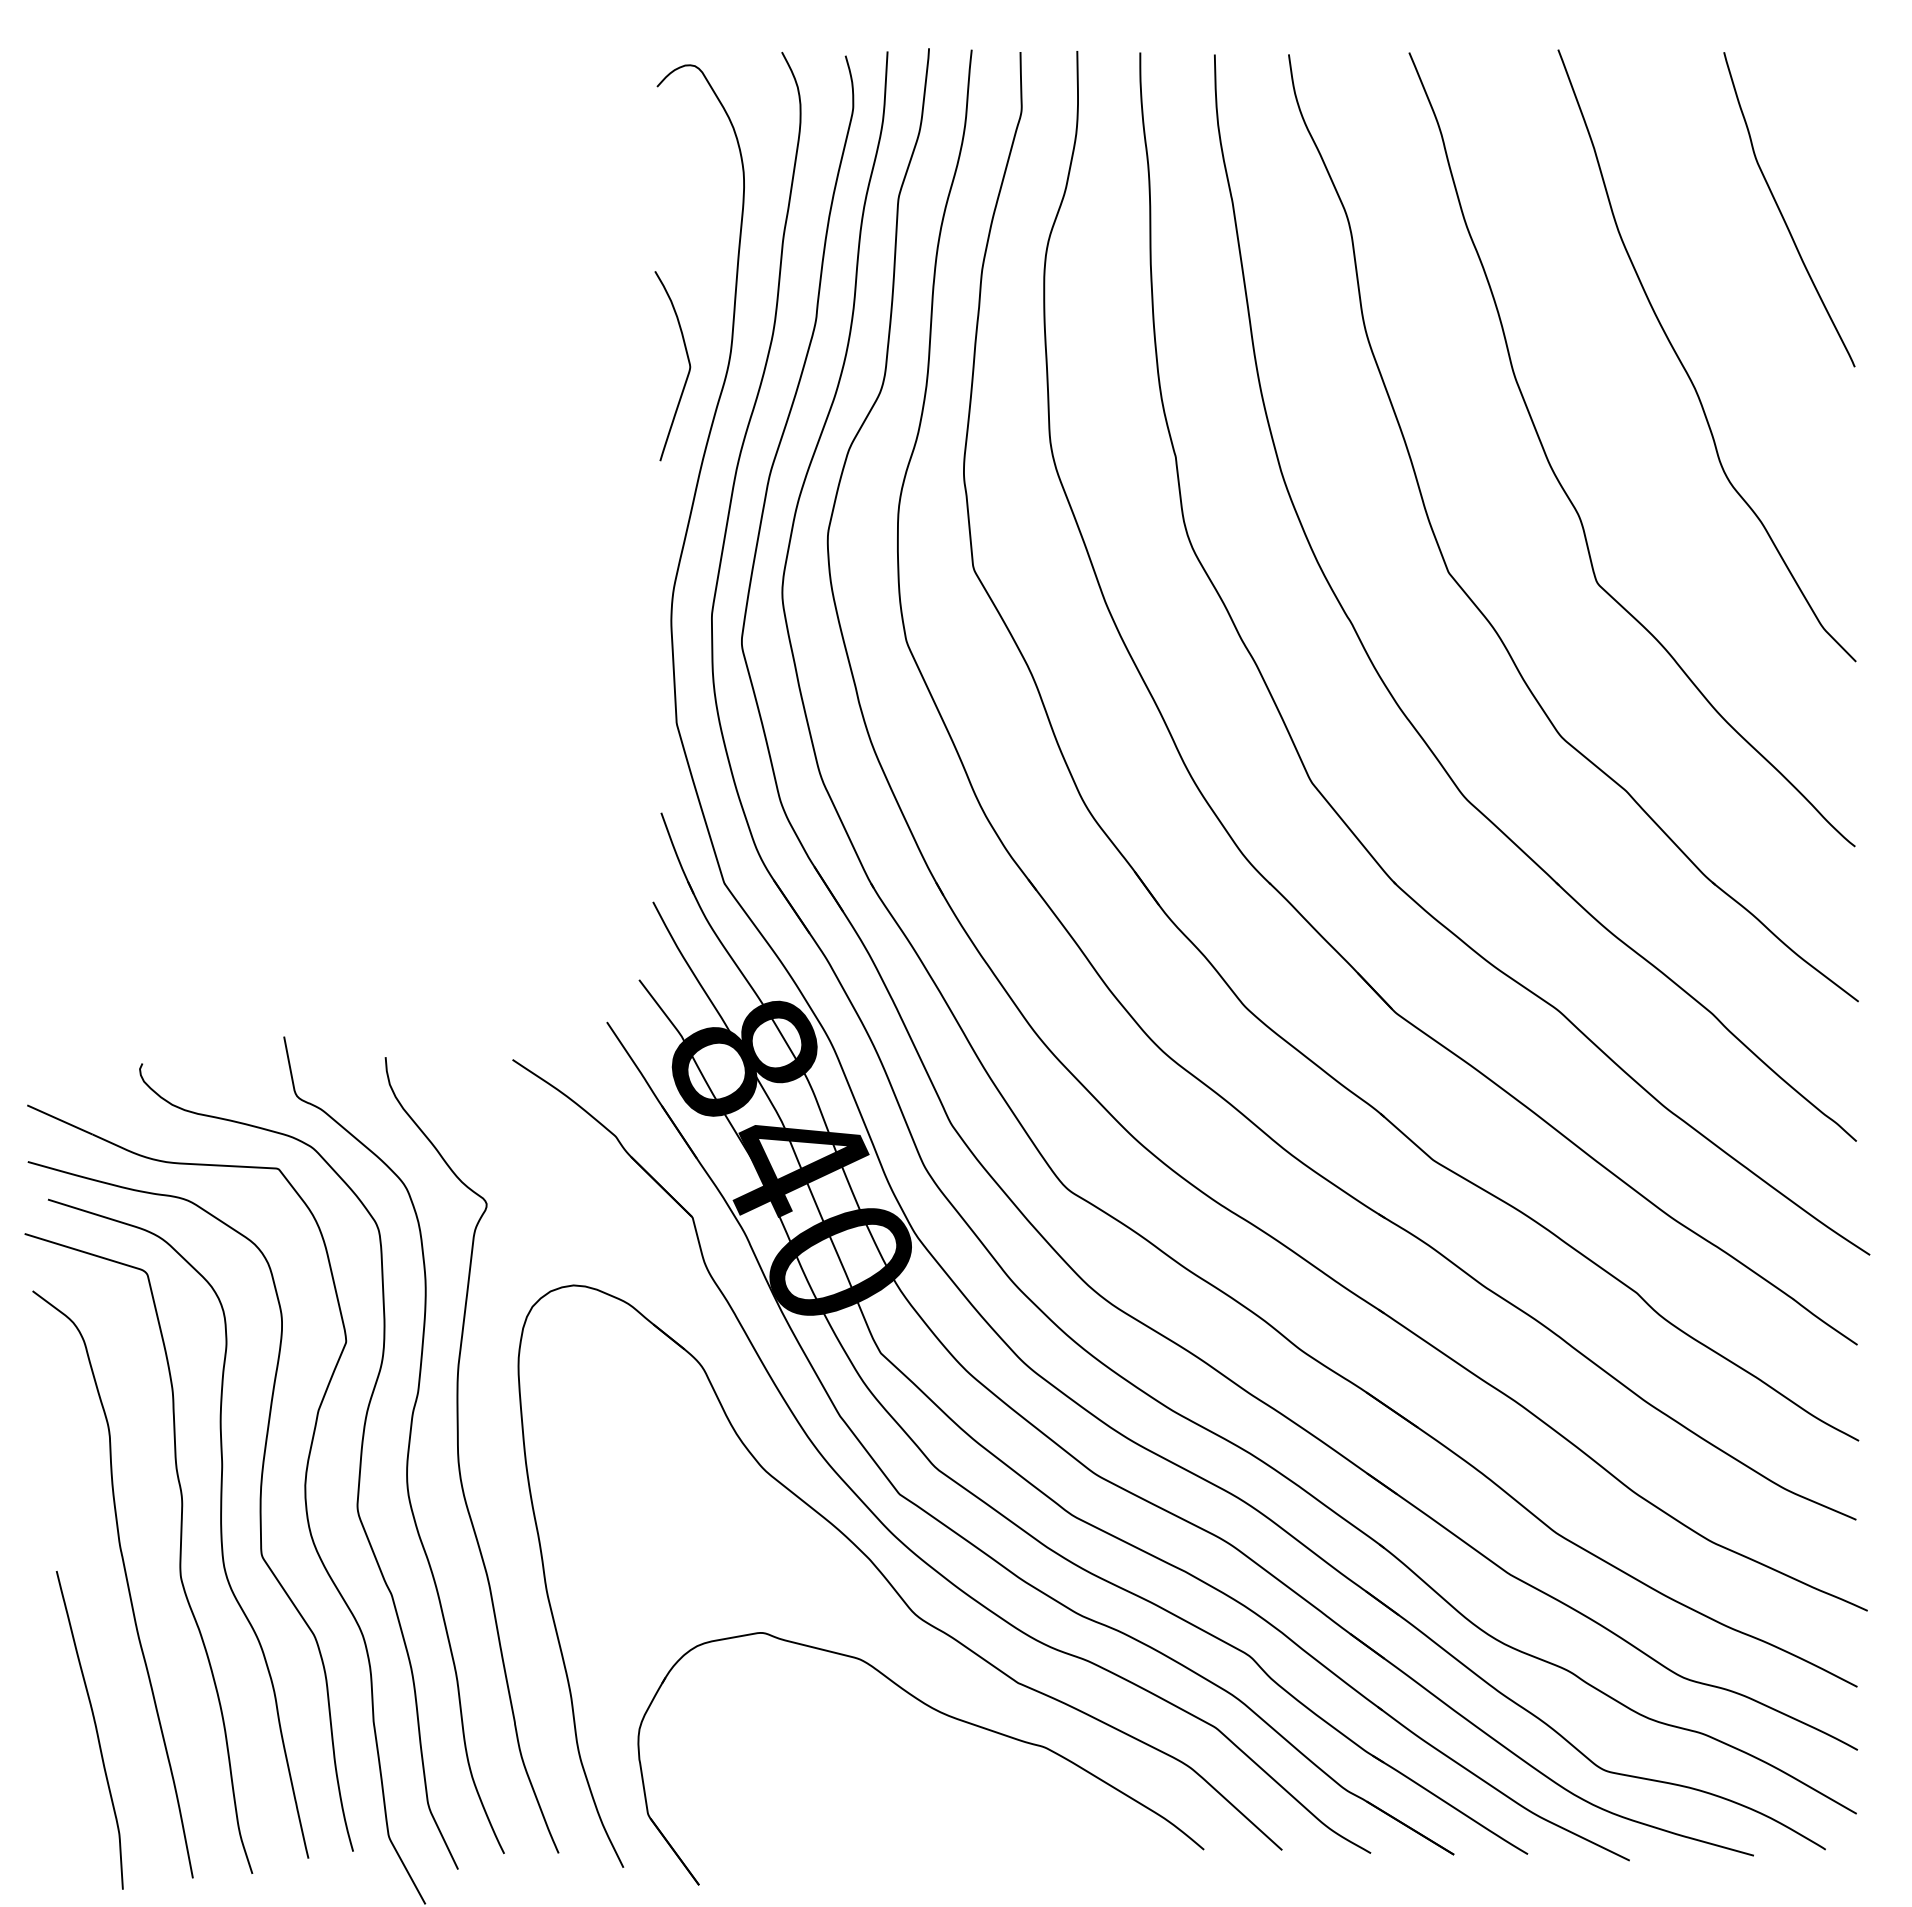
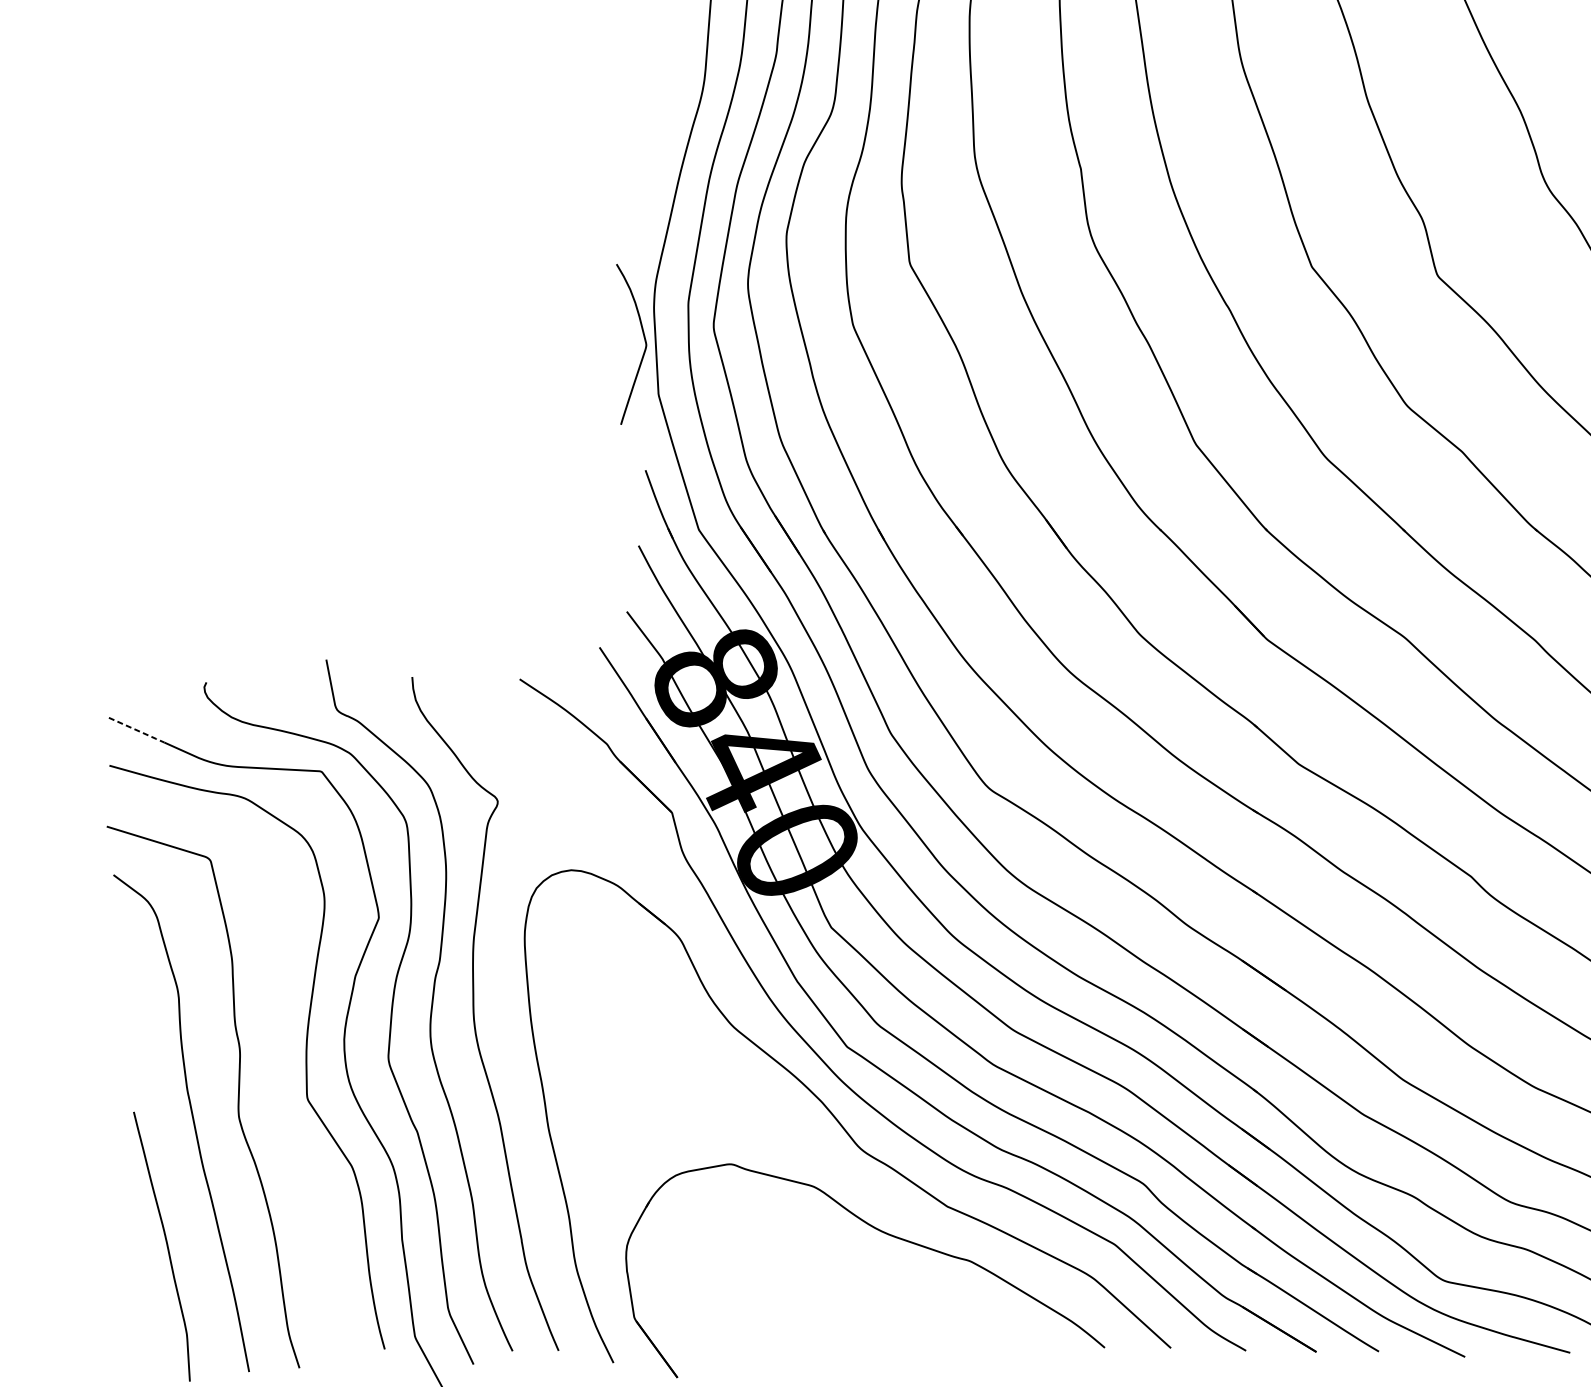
curve: (688, 363) -> (644, 342), moved
line: (60, 1120) -> (137, 730), solid -> dashed
curve: (220, 1528) -> (272, 1075), removed

